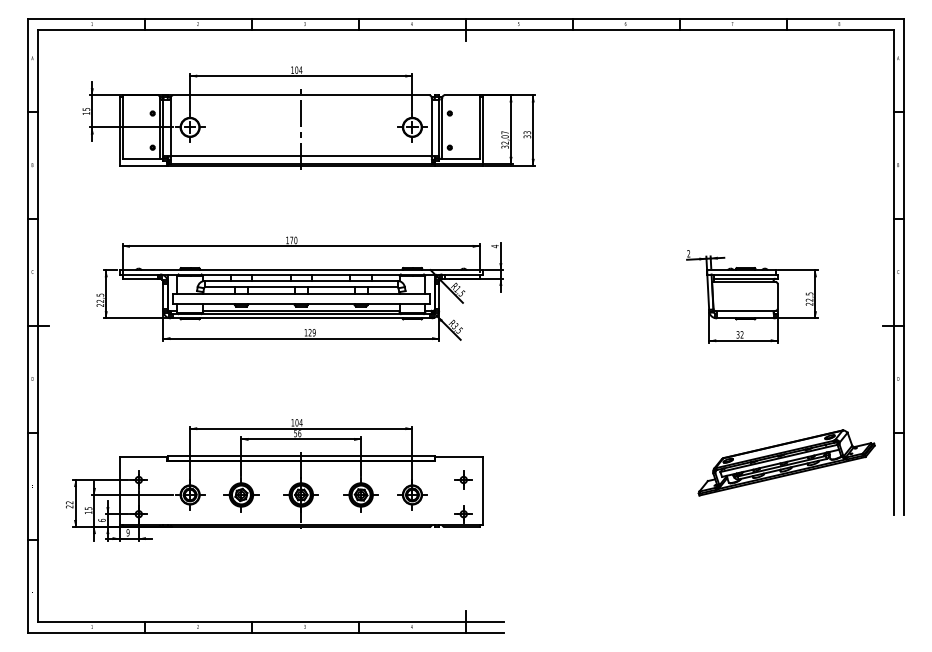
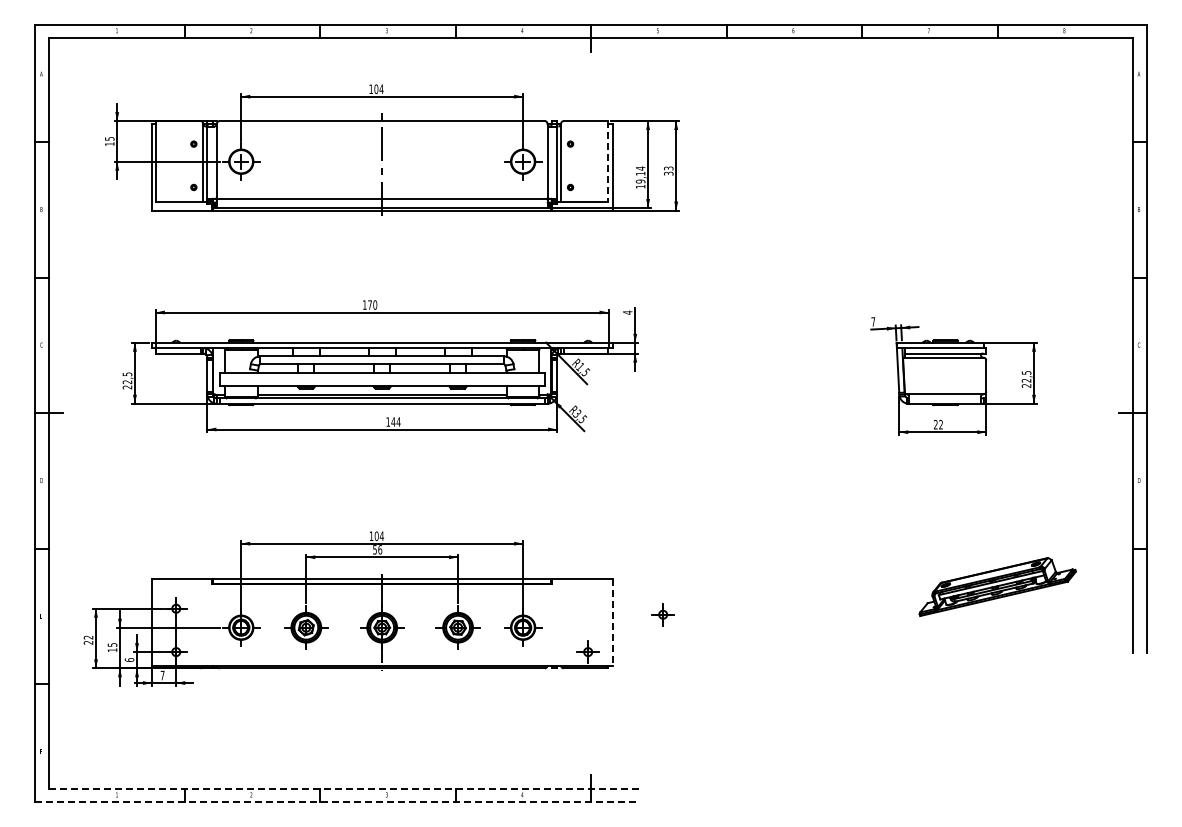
line: (479, 127) -> (608, 161), solid -> dashed
text: (505, 139) -> (640, 177), 32,07 -> 19,14
text: (688, 253) -> (873, 321), 2 -> 7
text: (311, 332) -> (395, 421), 129 -> 144
text: (737, 335) -> (935, 425), 32 -> 22
part: (786, 462) -> (997, 586), size x0.7
part: (463, 479) -> (662, 614), moved
line: (482, 490) -> (612, 622), solid -> dashed
text: (127, 532) -> (162, 675), 9 -> 7
line: (271, 621) -> (344, 788), solid -> dashed
line: (266, 632) -> (337, 802), solid -> dashed

